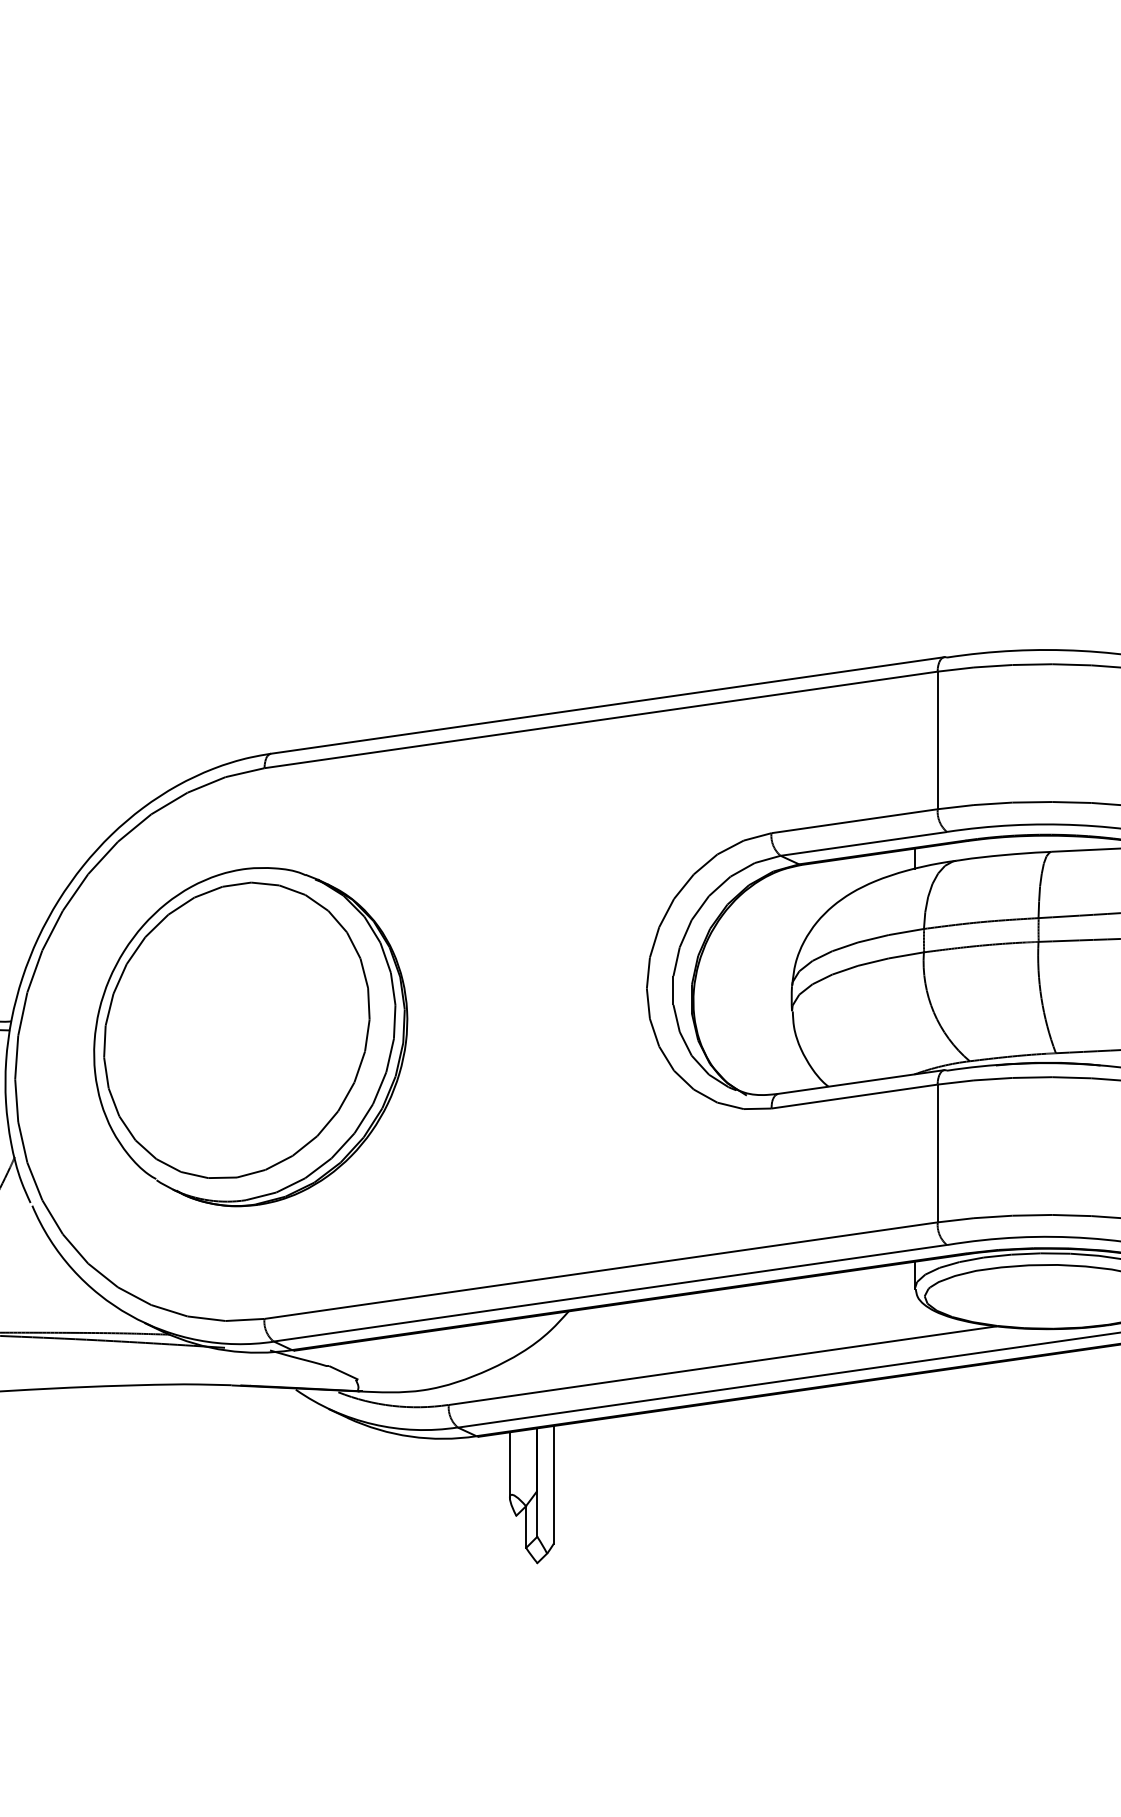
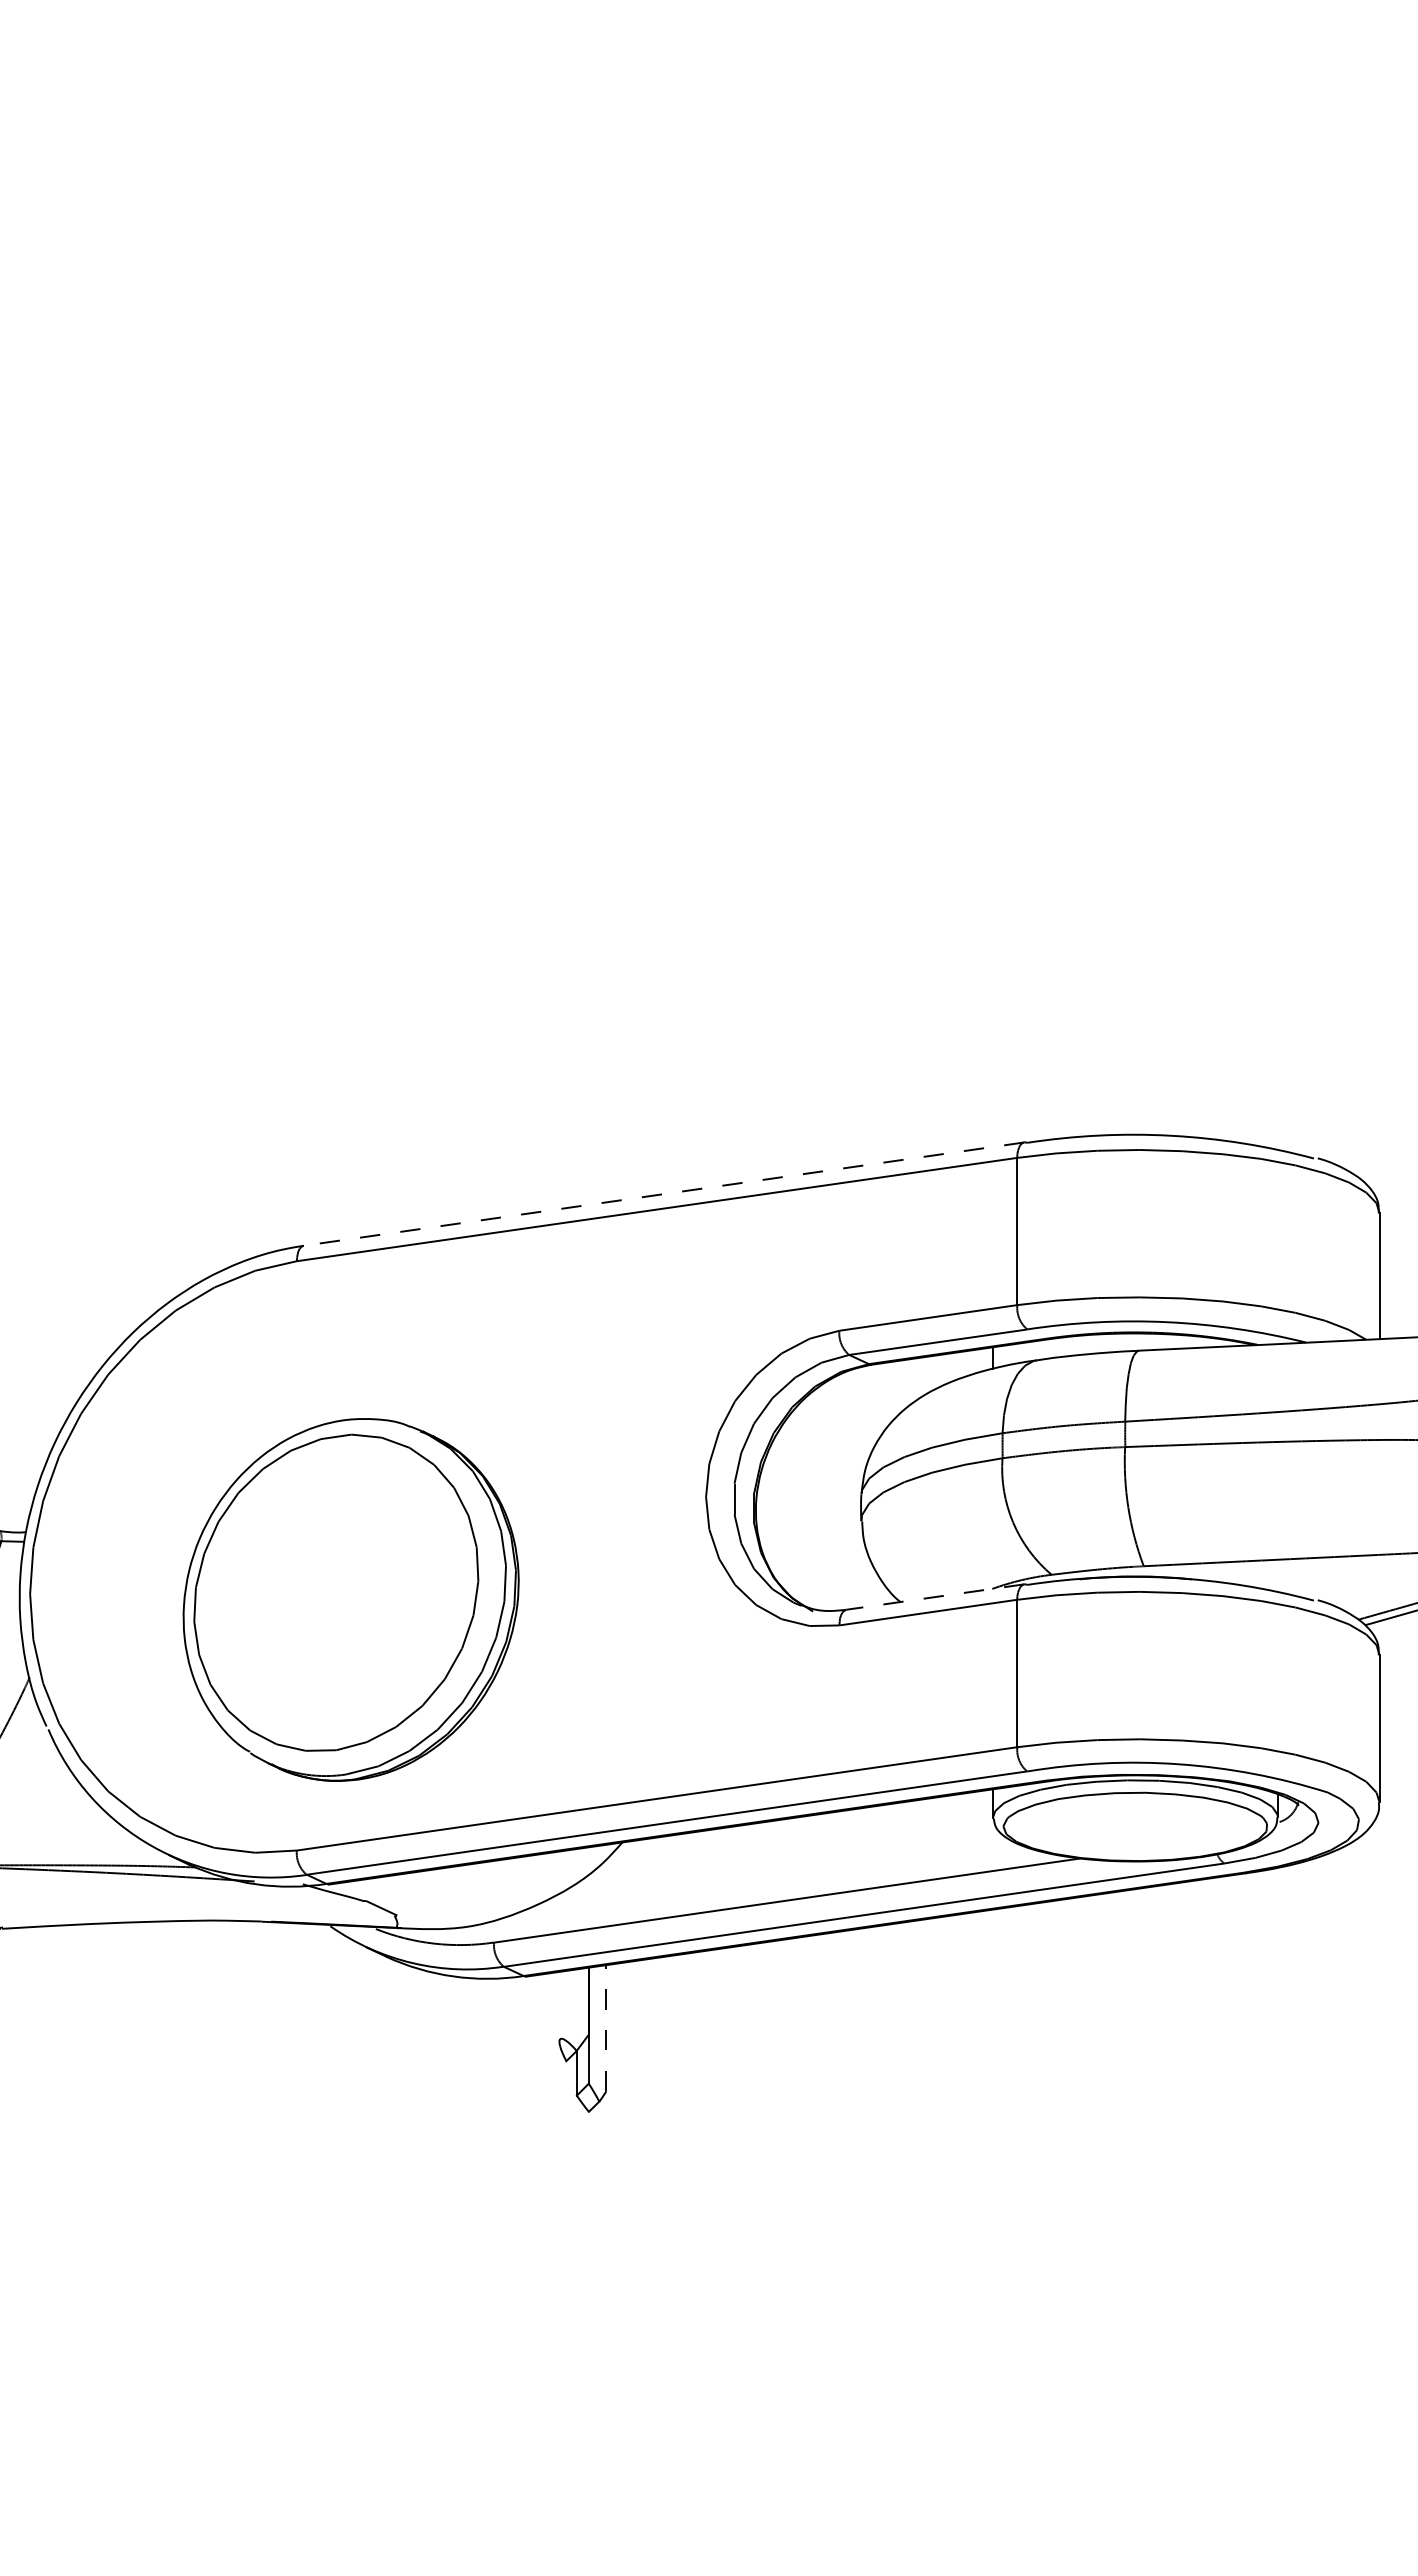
line: (608, 705) -> (664, 1194), solid -> dashed
part: (250, 1036) -> (350, 1599), moved
line: (861, 1082) -> (935, 1597), solid -> dashed
line: (509, 1464) -> (559, 2006), removed
line: (553, 1484) -> (606, 2027), solid -> dashed

